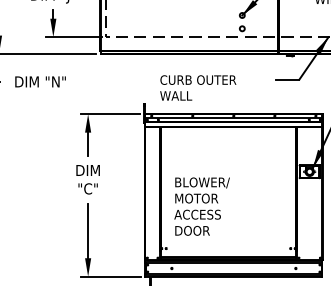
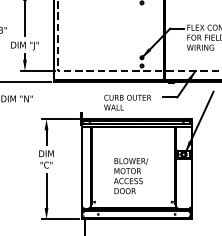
text: (197, 87) -> (127, 102), moved
text: (202, 207) -> (131, 176), moved

